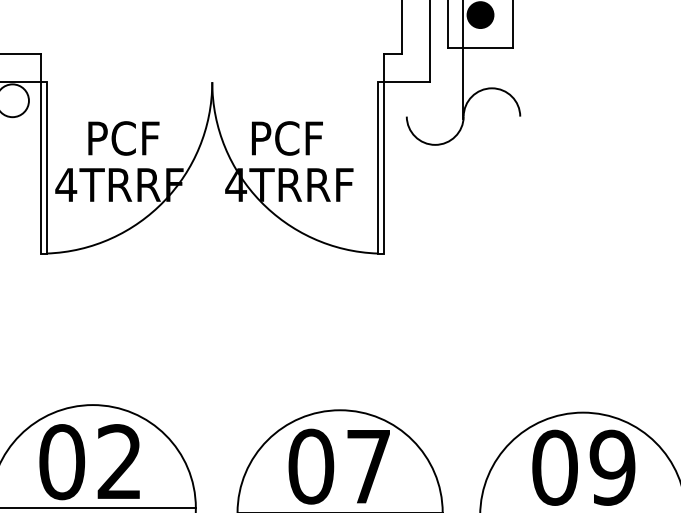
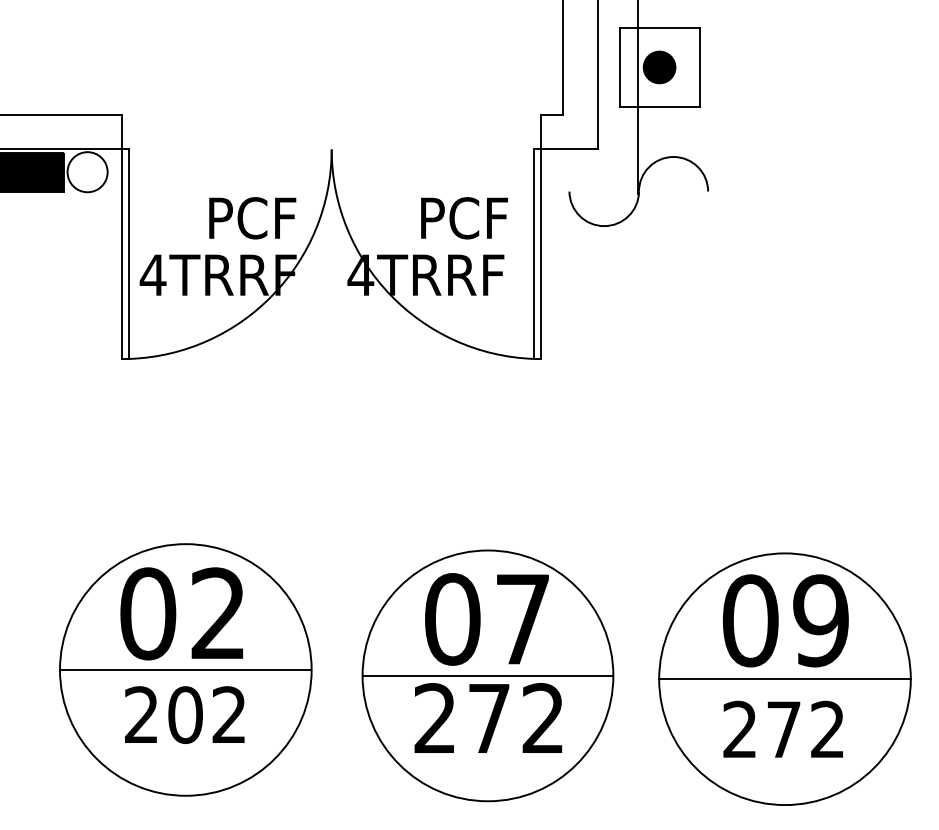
text: (123, 138) -> (252, 218), moved
text: (287, 138) -> (464, 218), moved

